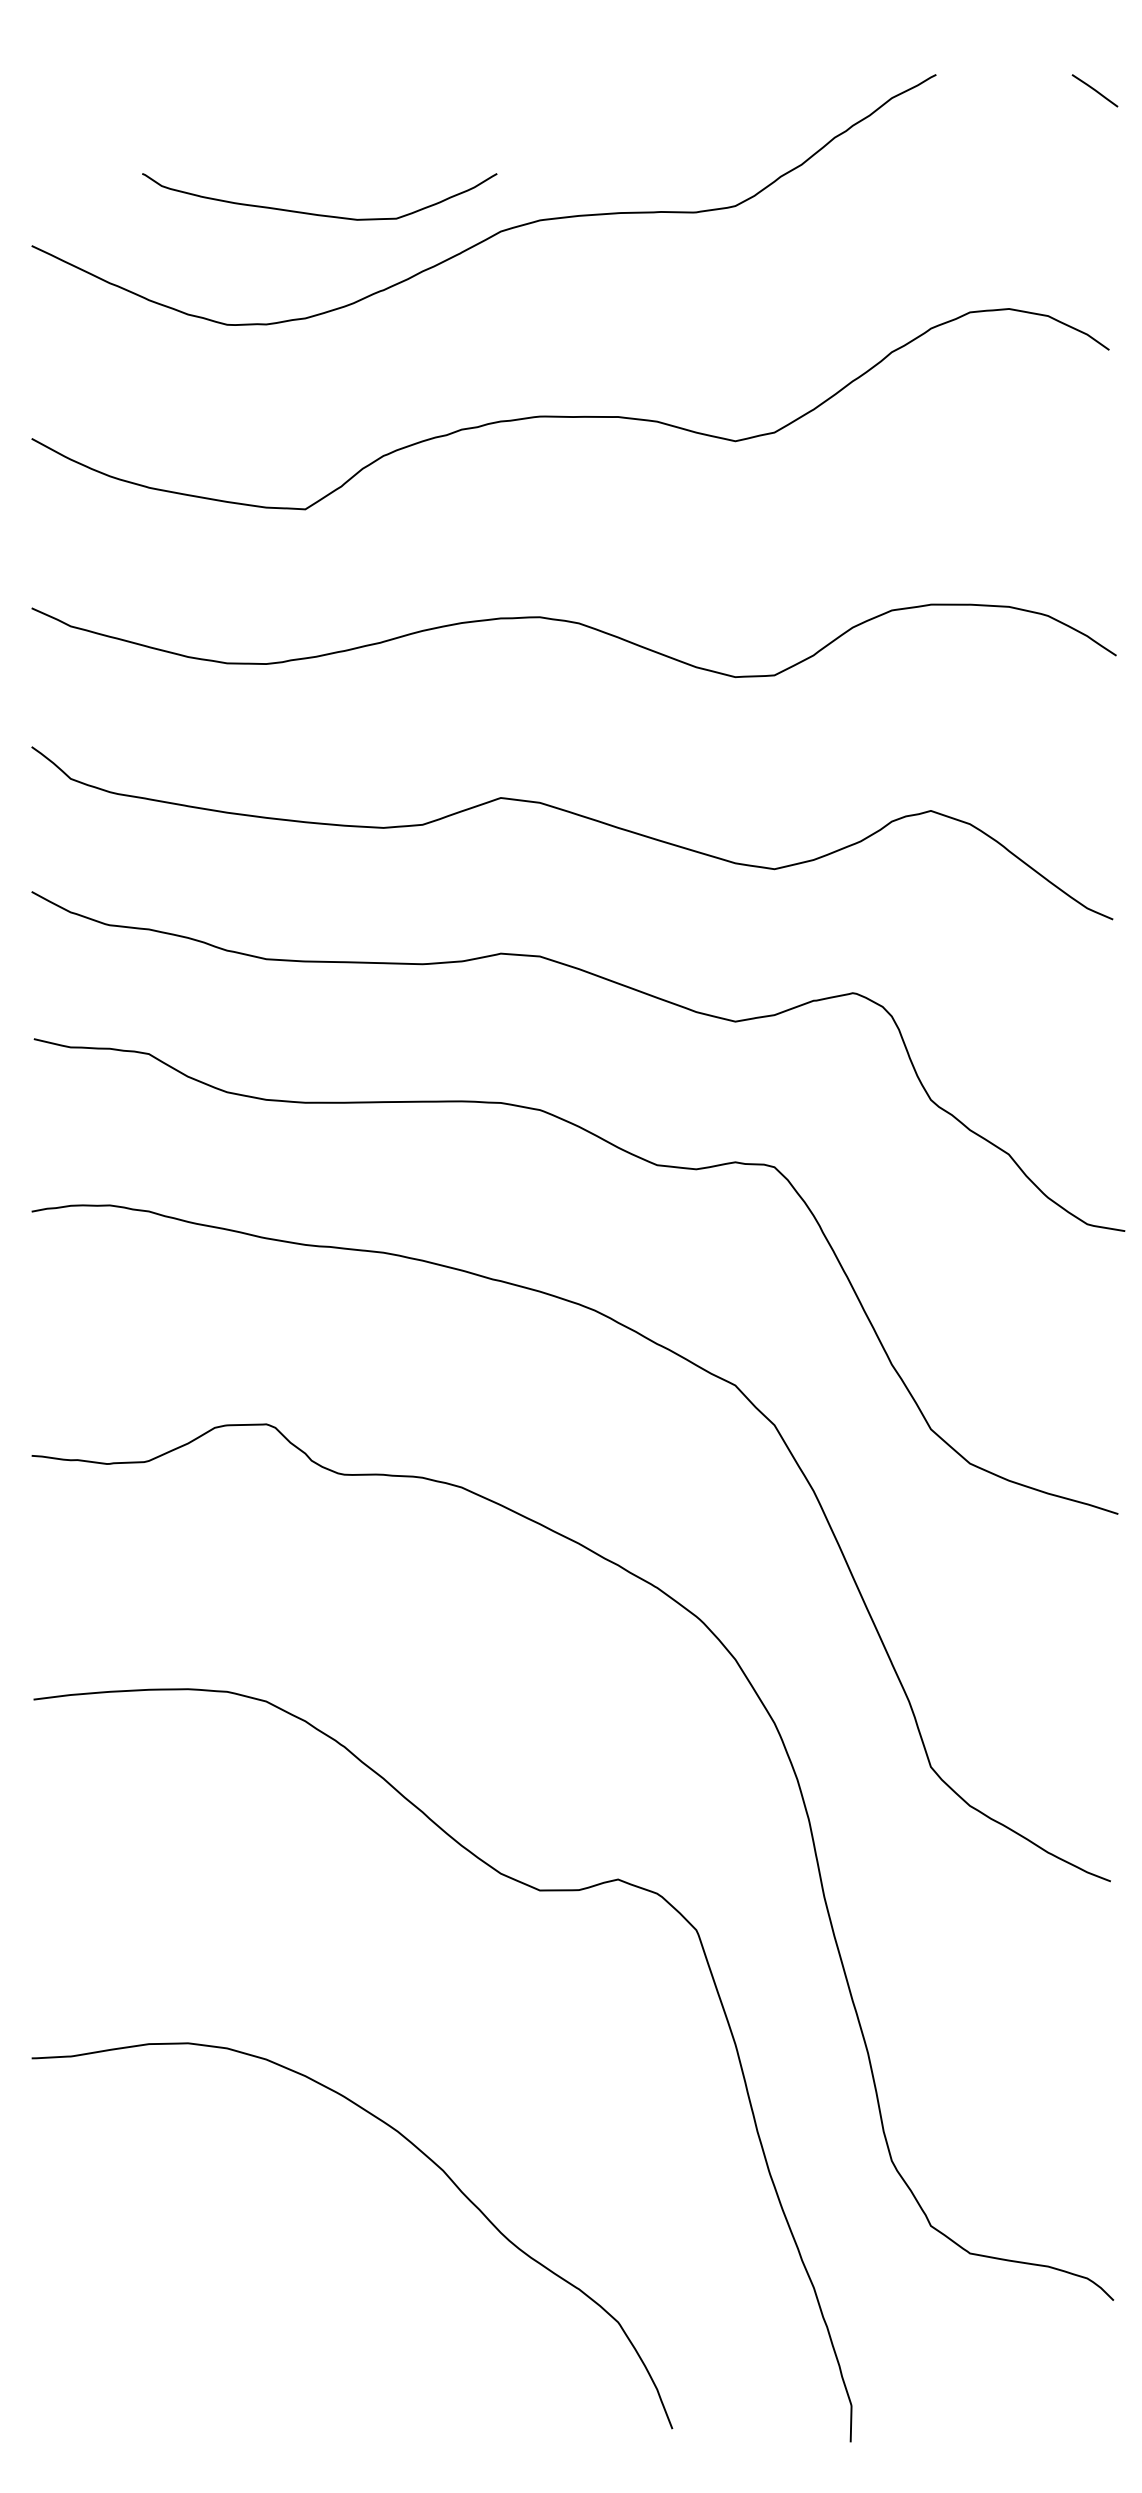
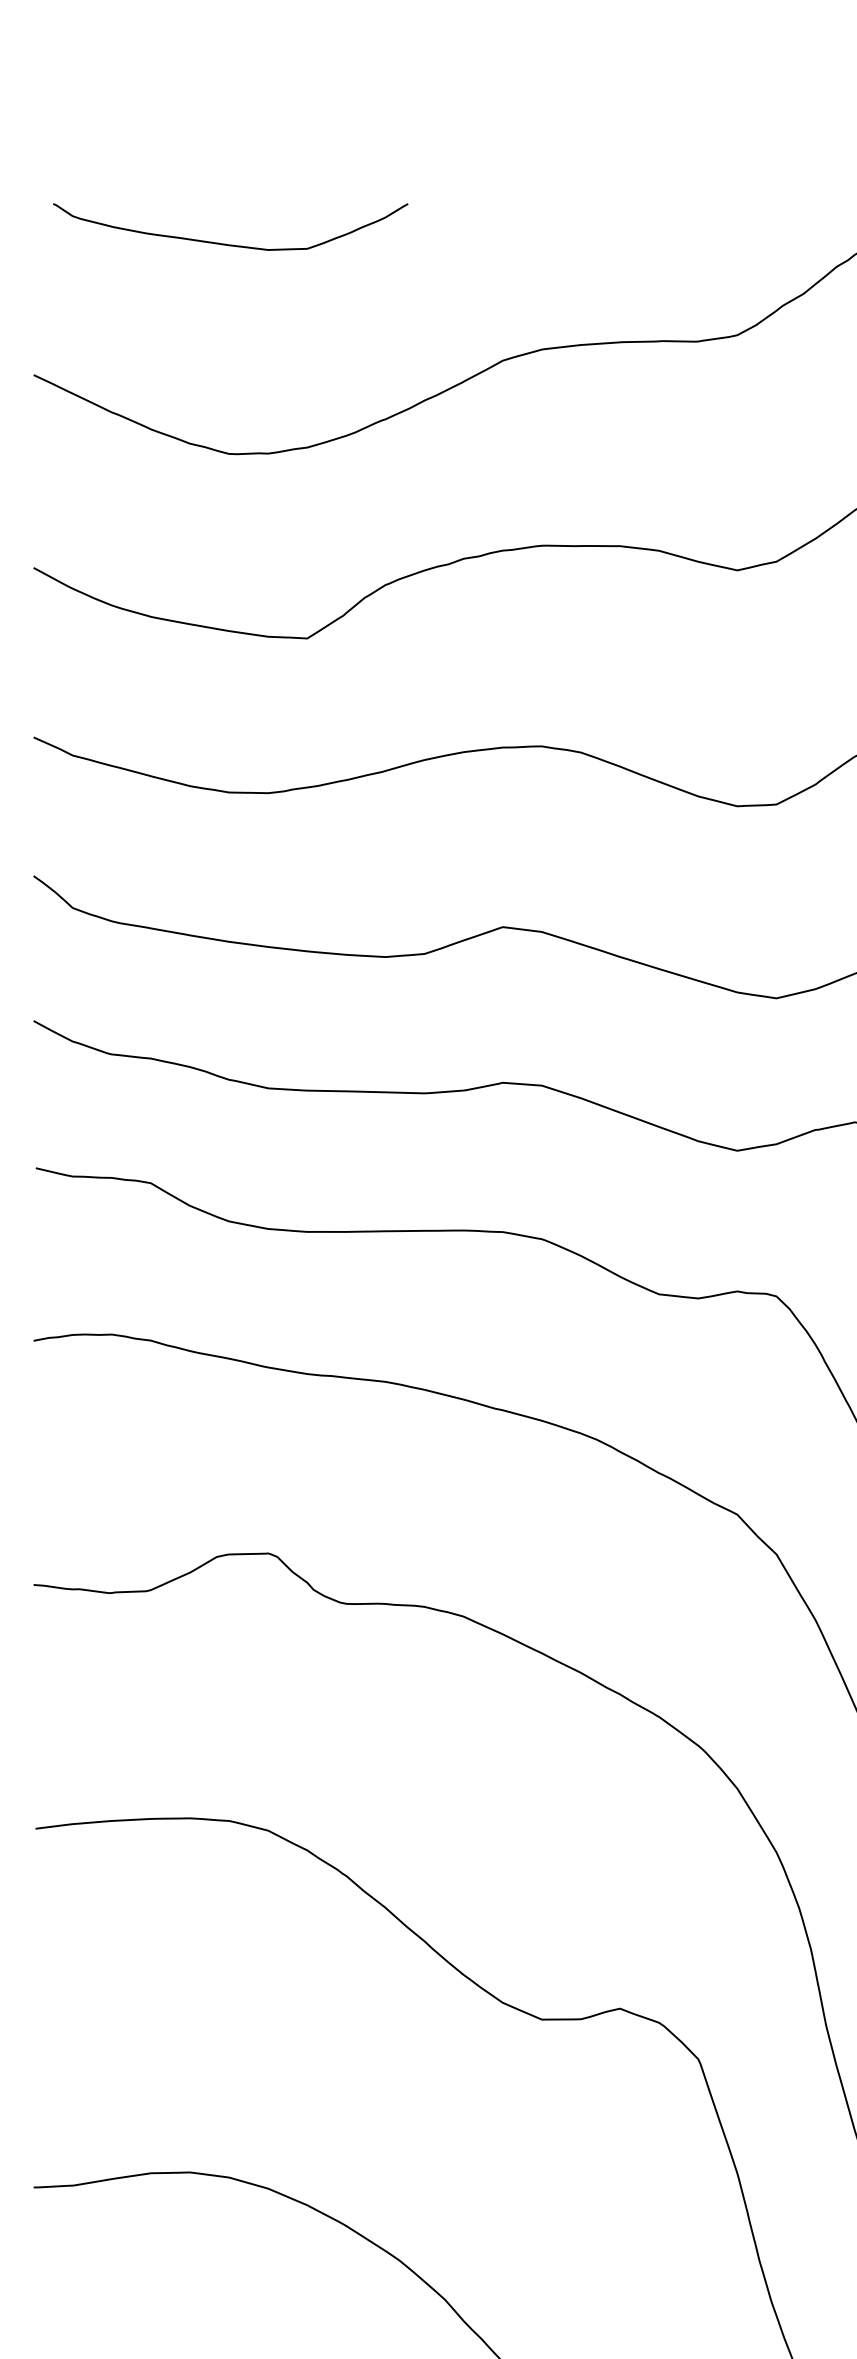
curve: (315, 213) -> (226, 243), moved

